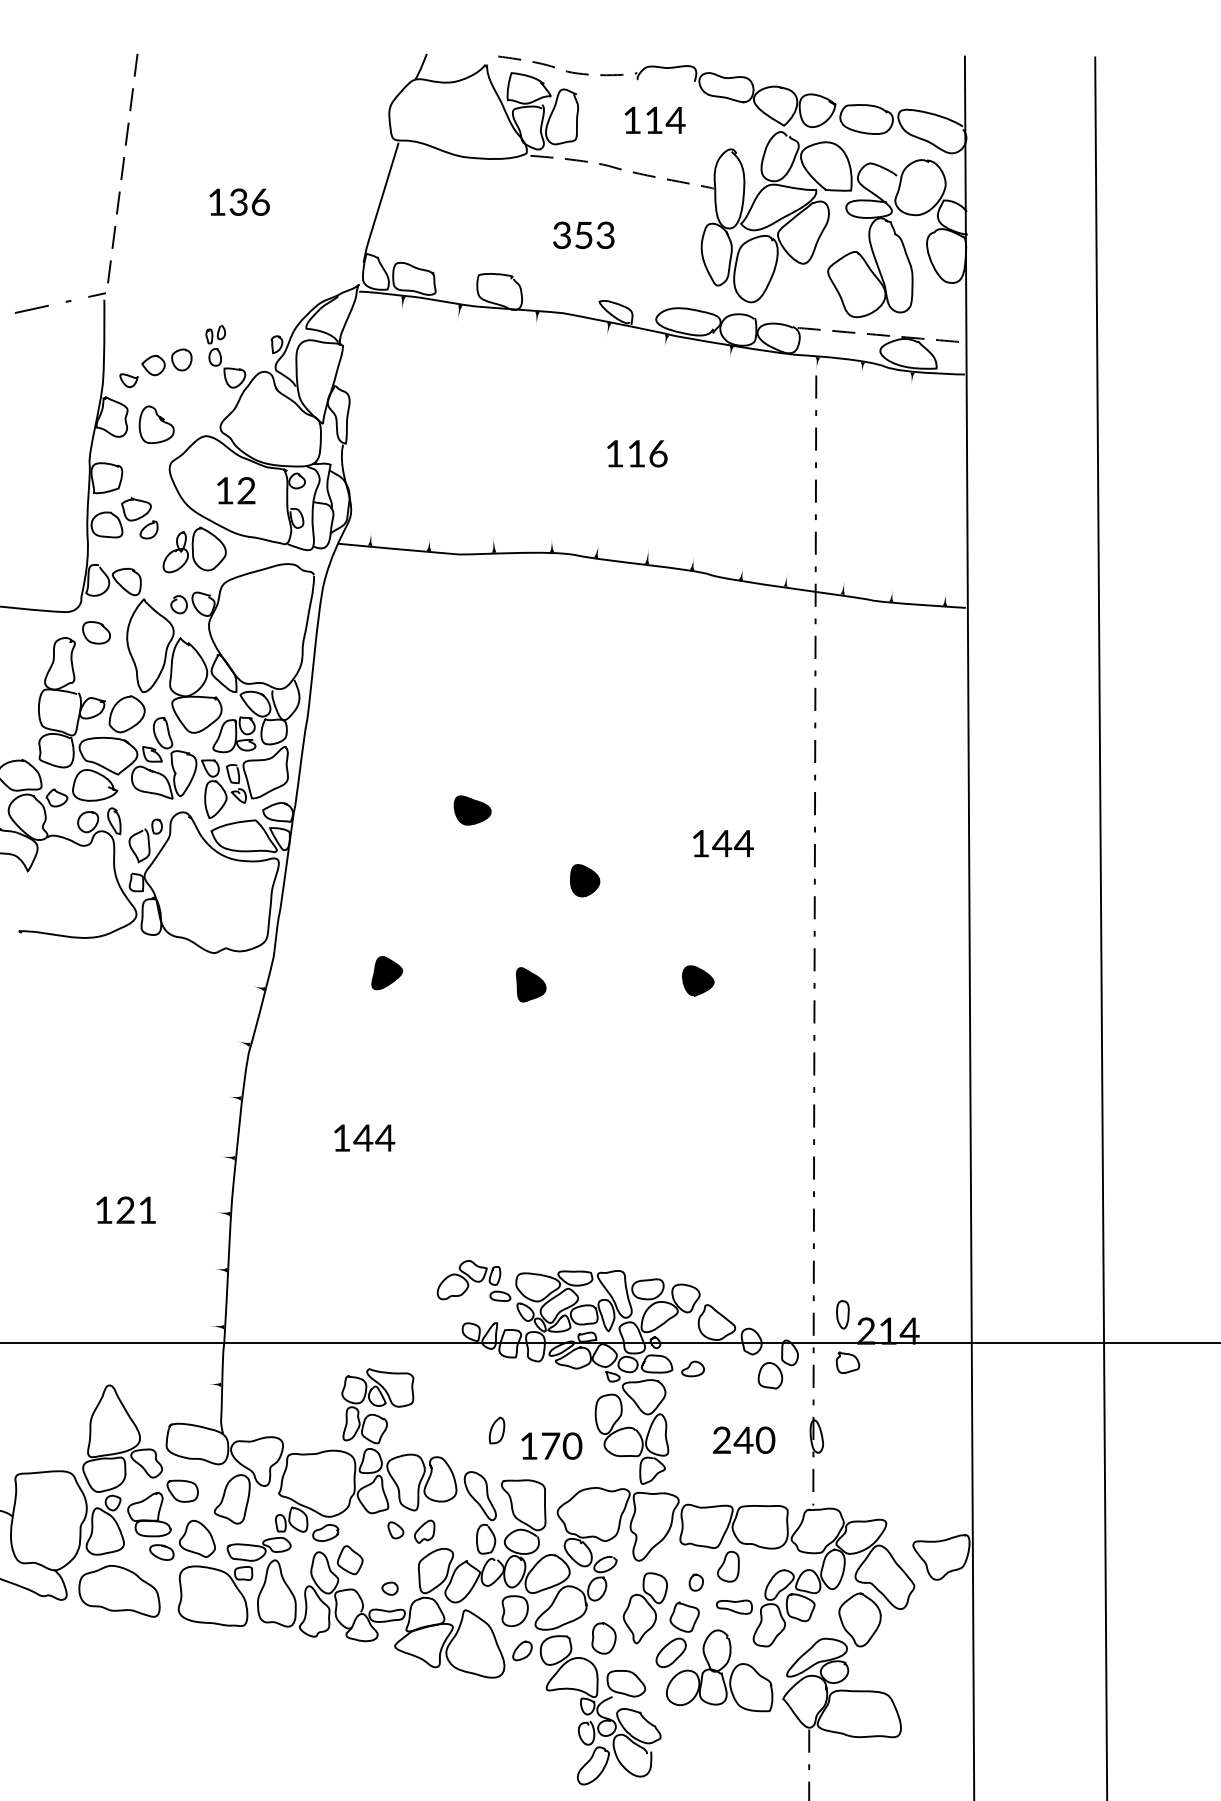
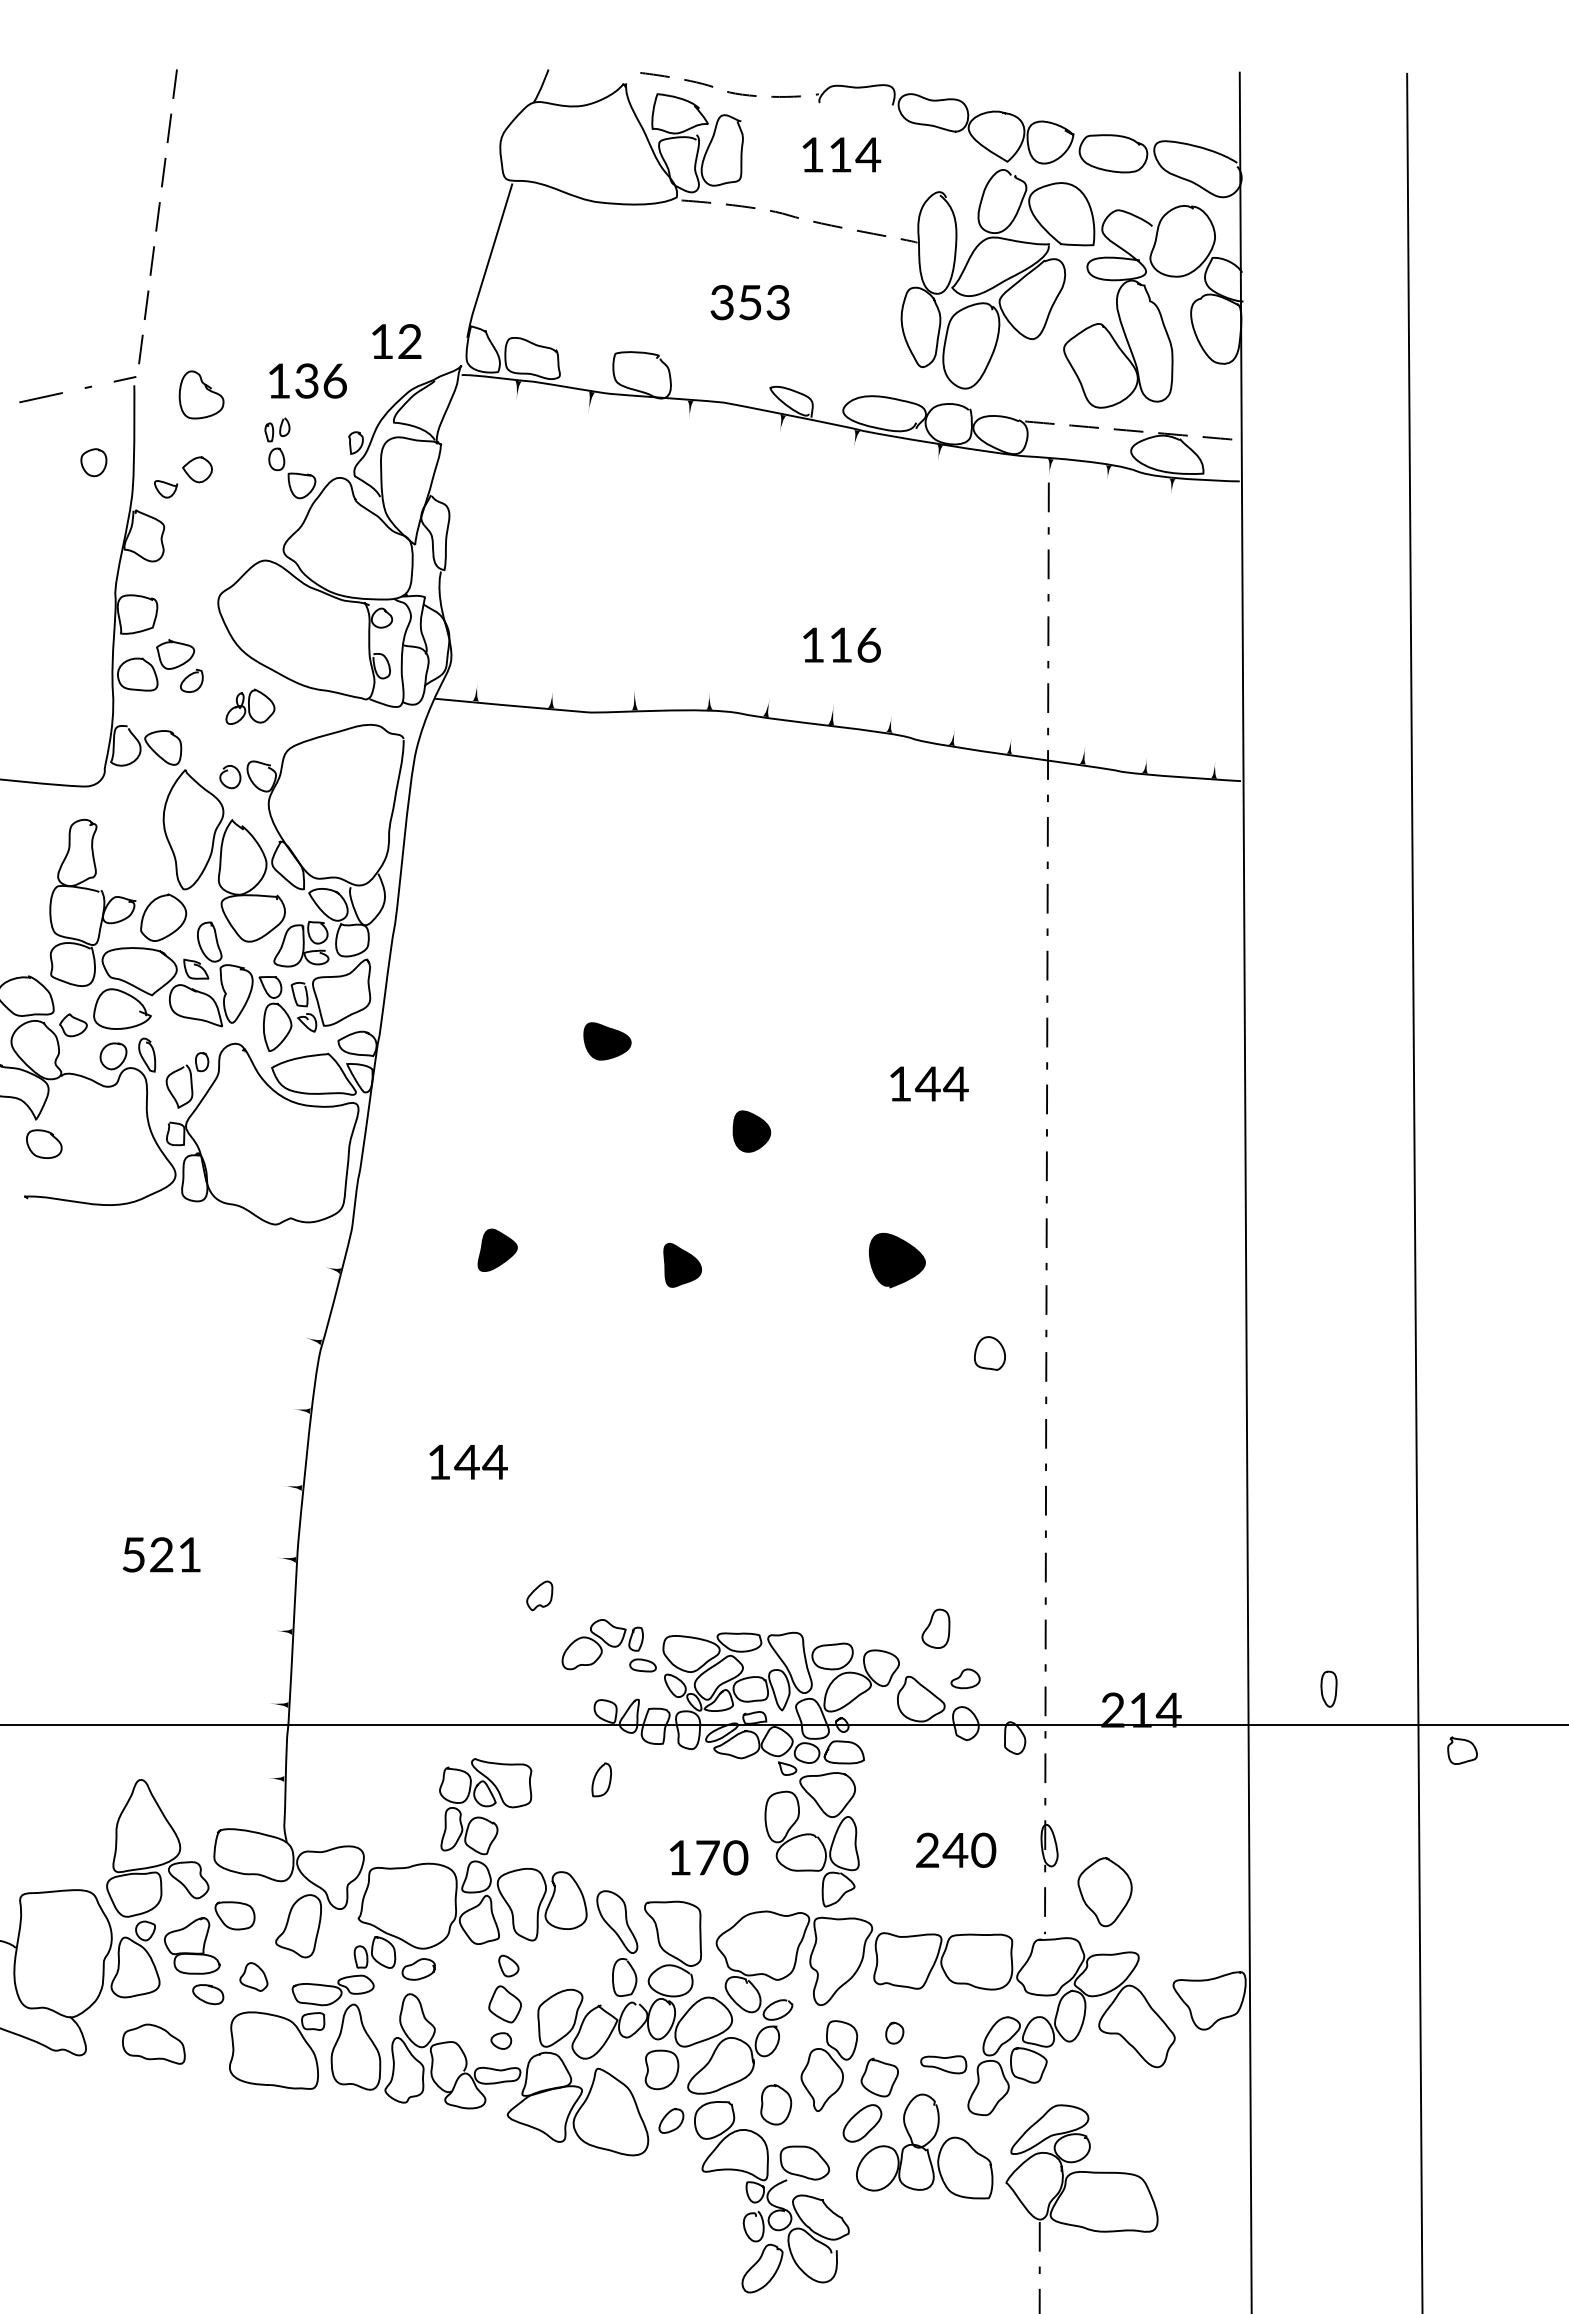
text: (239, 201) -> (307, 380), moved
curve: (173, 362) -> (83, 465), moved
curve: (160, 420) -> (206, 389), moved
text: (636, 453) -> (841, 644), moved
text: (236, 490) -> (396, 341), moved
part: (194, 549) -> (250, 706), size x0.6
curve: (102, 626) -> (51, 1135), moved
part: (697, 981) -> (896, 1260), size x1.4
text: (103, 1209) -> (133, 1554), 121 -> 521
curve: (837, 1314) -> (1322, 1688), moved
curve: (850, 1355) -> (1465, 1741), moved
part: (693, 1368) -> (965, 1678), moved
part: (770, 1375) -> (989, 1353), moved
curve: (492, 1429) -> (595, 1778), moved
part: (424, 1531) -> (539, 1595), moved
part: (197, 1538) -> (253, 1976), size x0.6
part: (349, 1560) -> (504, 2004), moved
part: (728, 1566) -> (935, 1628), moved
part: (119, 1590) -> (153, 2043), size x0.6
curve: (847, 1631) -> (1089, 1906), moved

